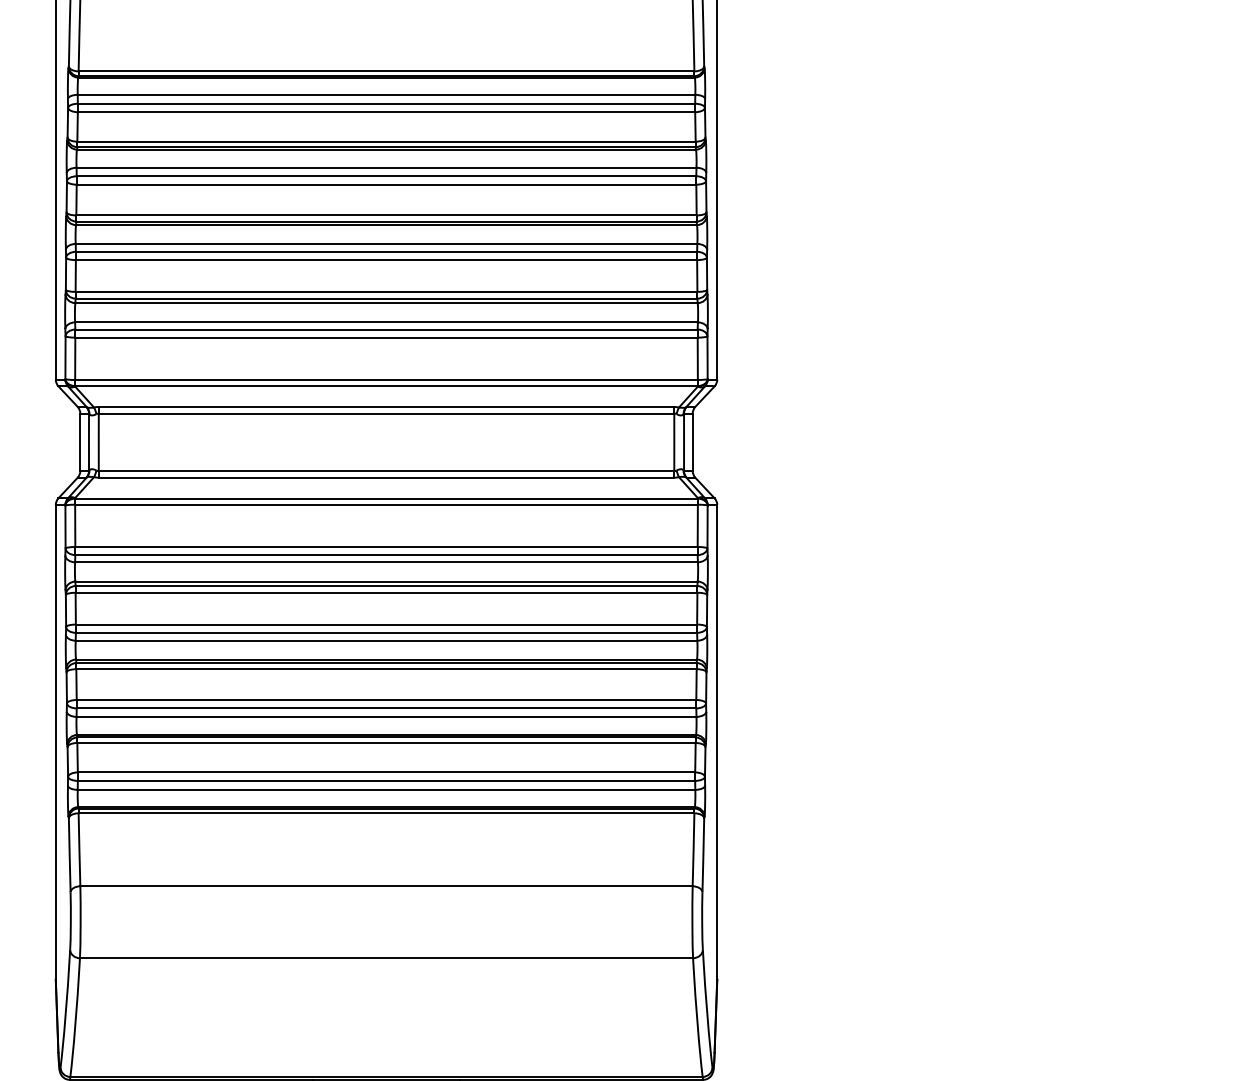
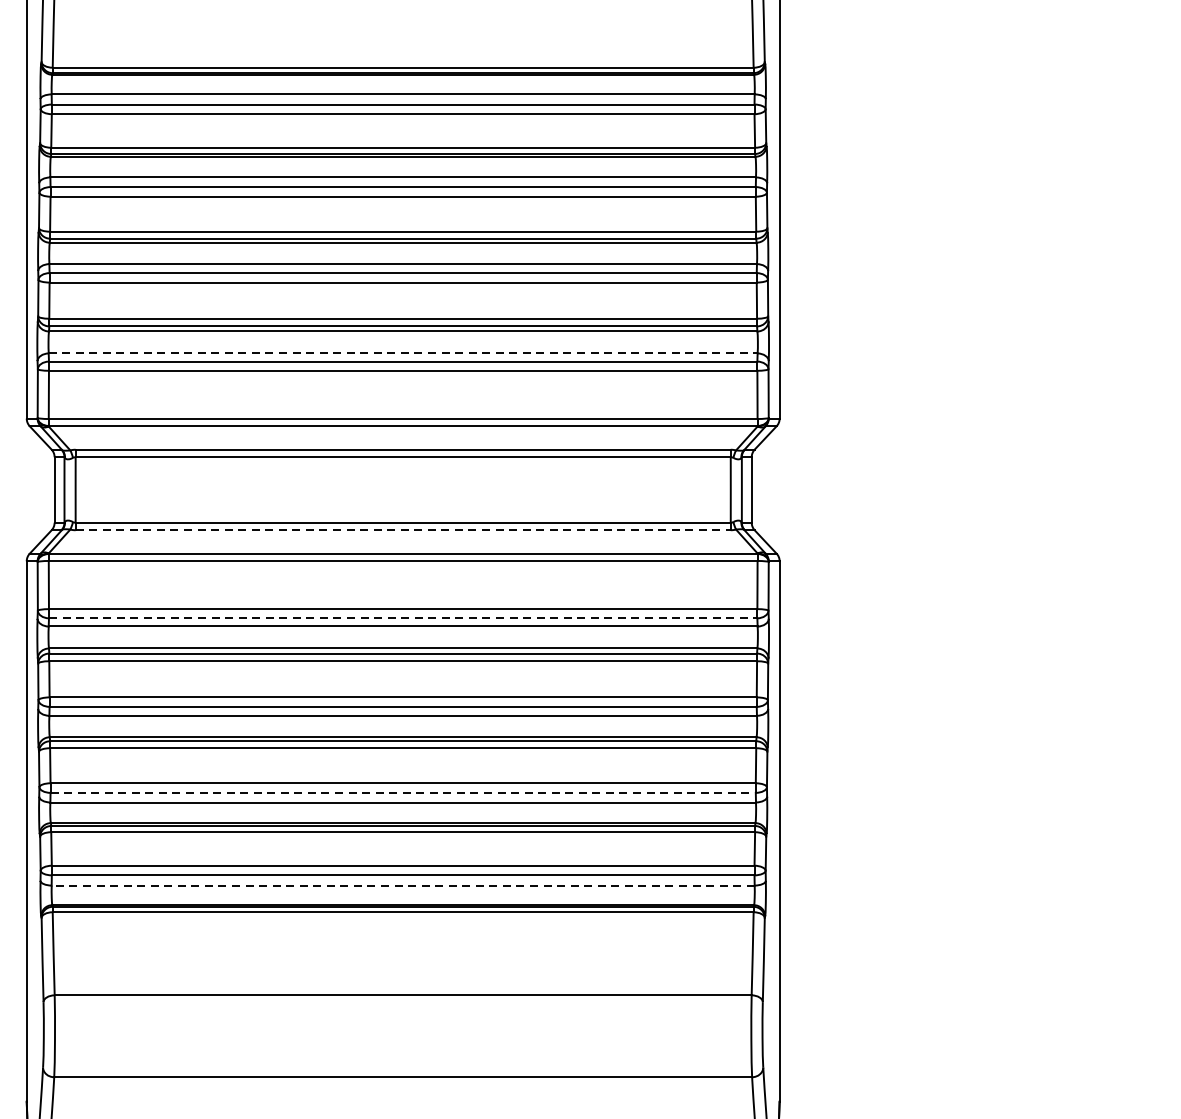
line: (387, 322) -> (404, 353), solid -> dashed
line: (386, 477) -> (403, 530), solid -> dashed
line: (387, 555) -> (404, 618), solid -> dashed
line: (386, 708) -> (403, 792), solid -> dashed
line: (386, 789) -> (403, 885), solid -> dashed

